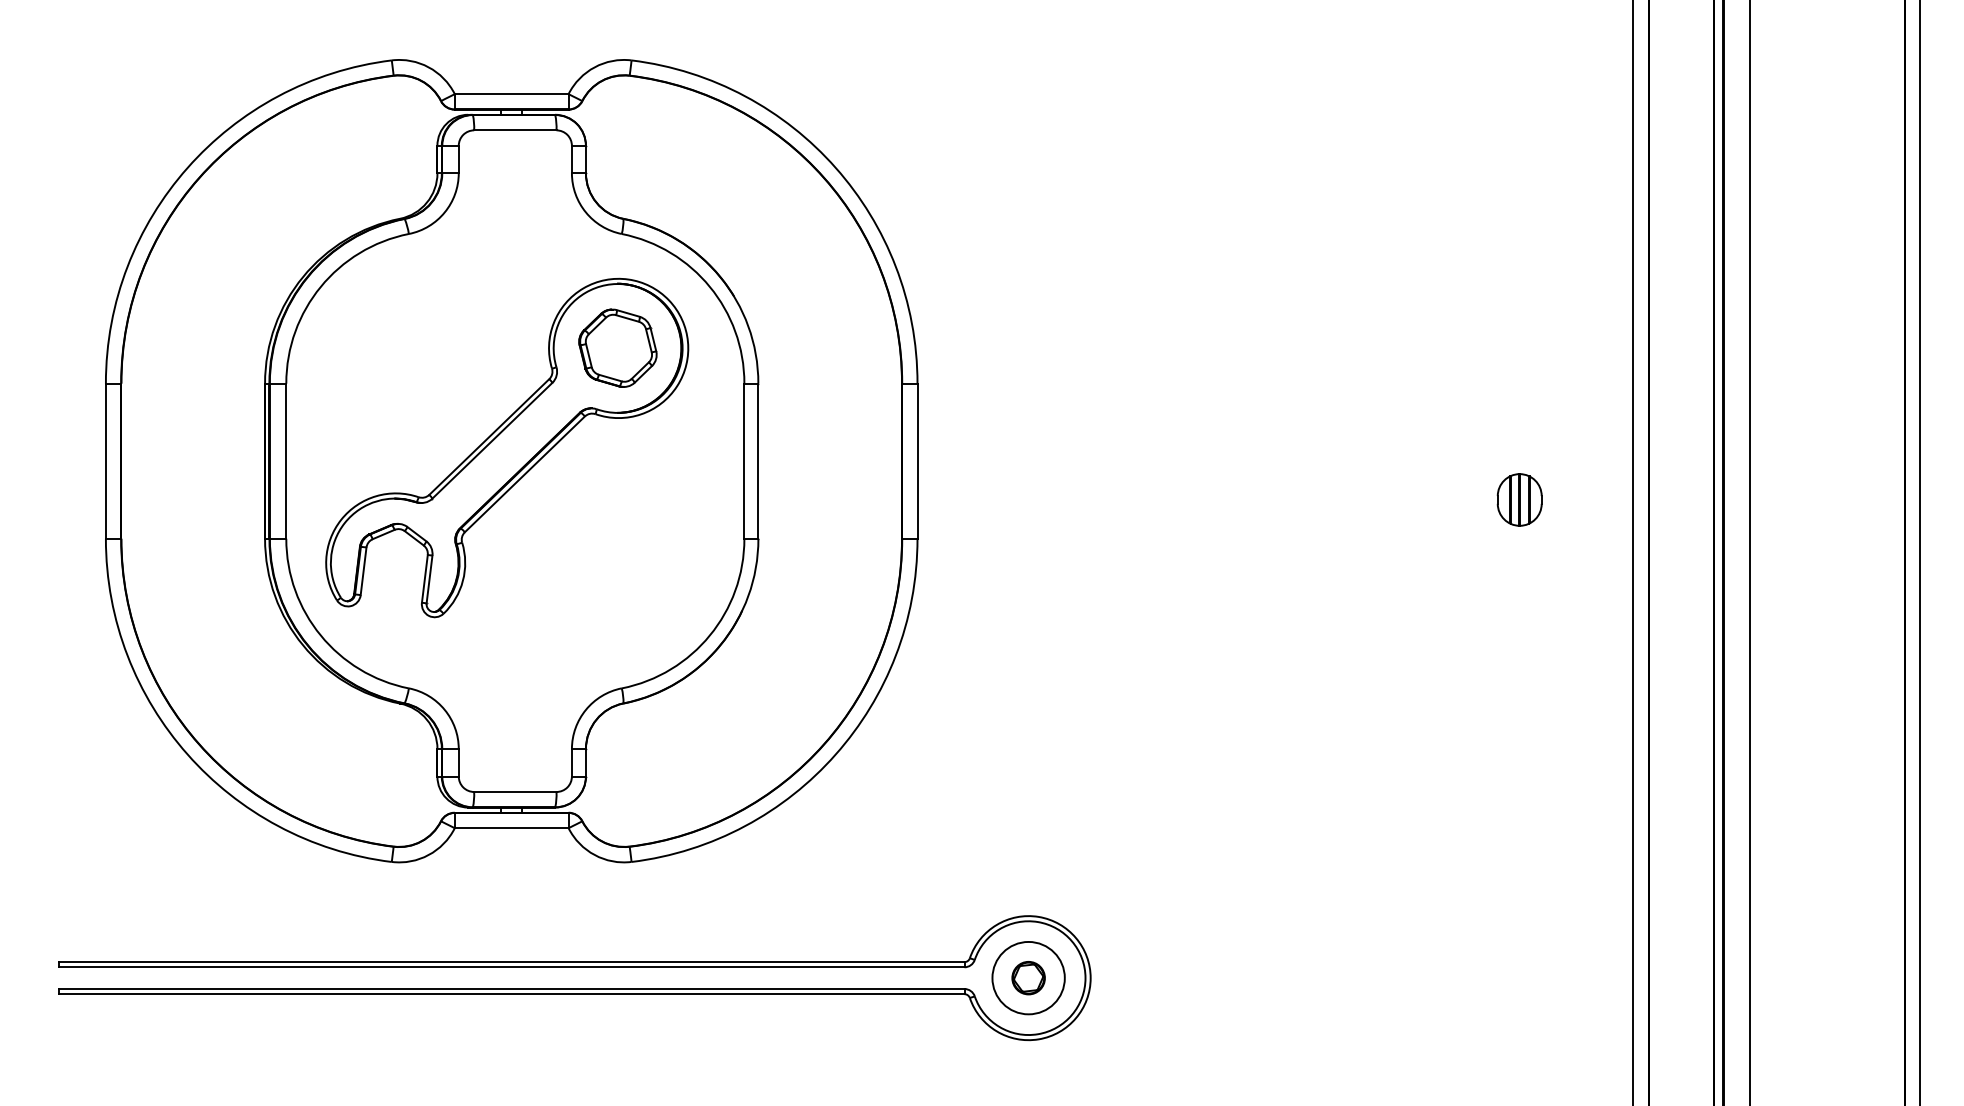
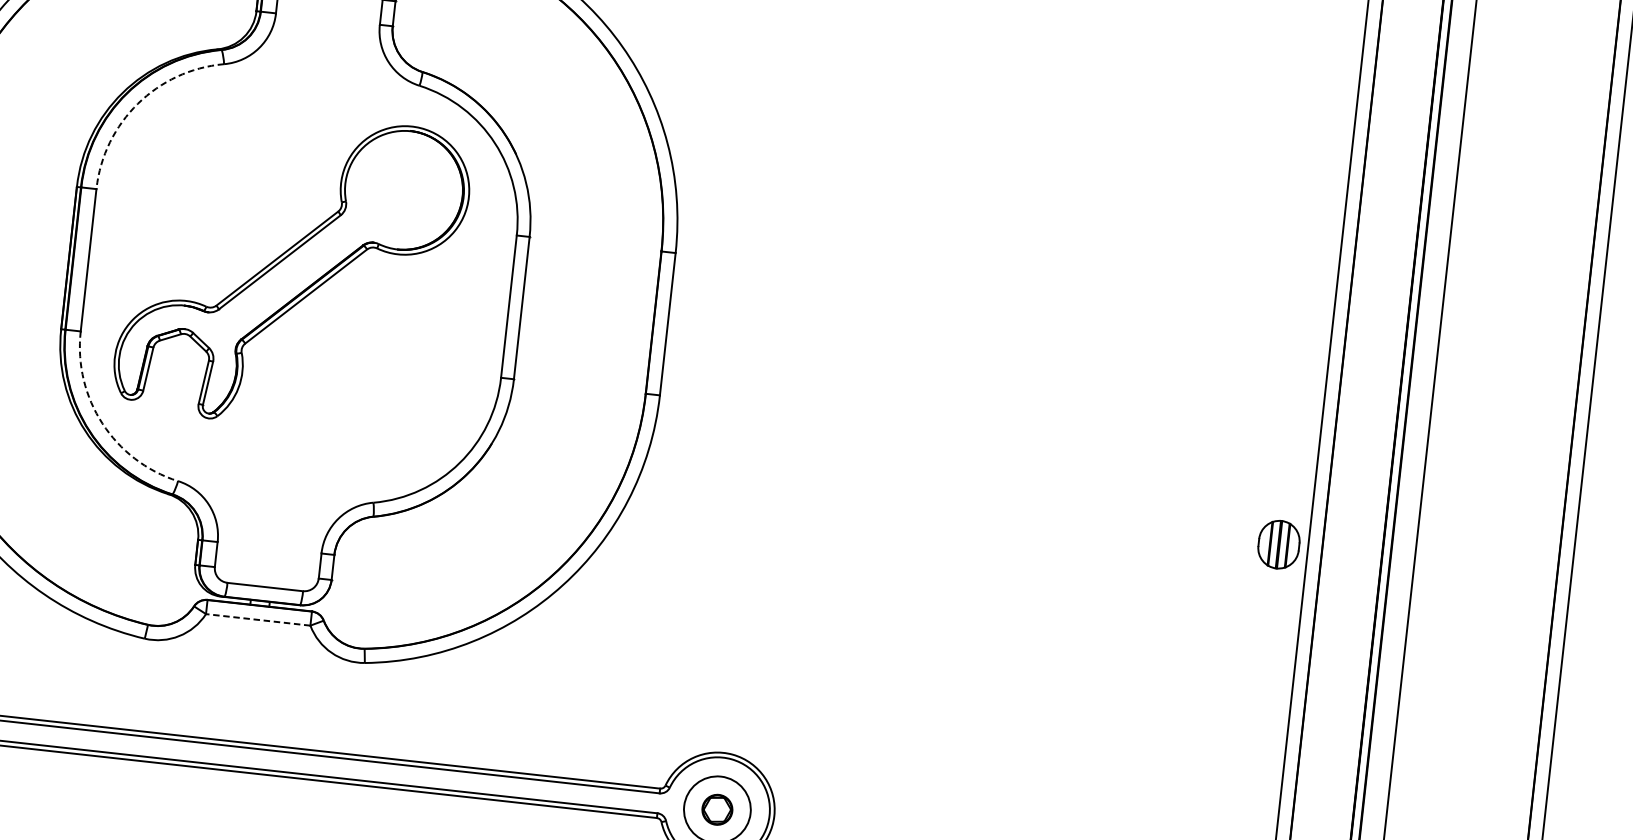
arc: (320, 286) -> (137, 103), solid -> dashed
part: (617, 347) -> (404, 189), removed
part: (1519, 499) -> (1278, 544), moved
arc: (320, 635) -> (102, 423), solid -> dashed
line: (511, 828) -> (258, 620), solid -> dashed

